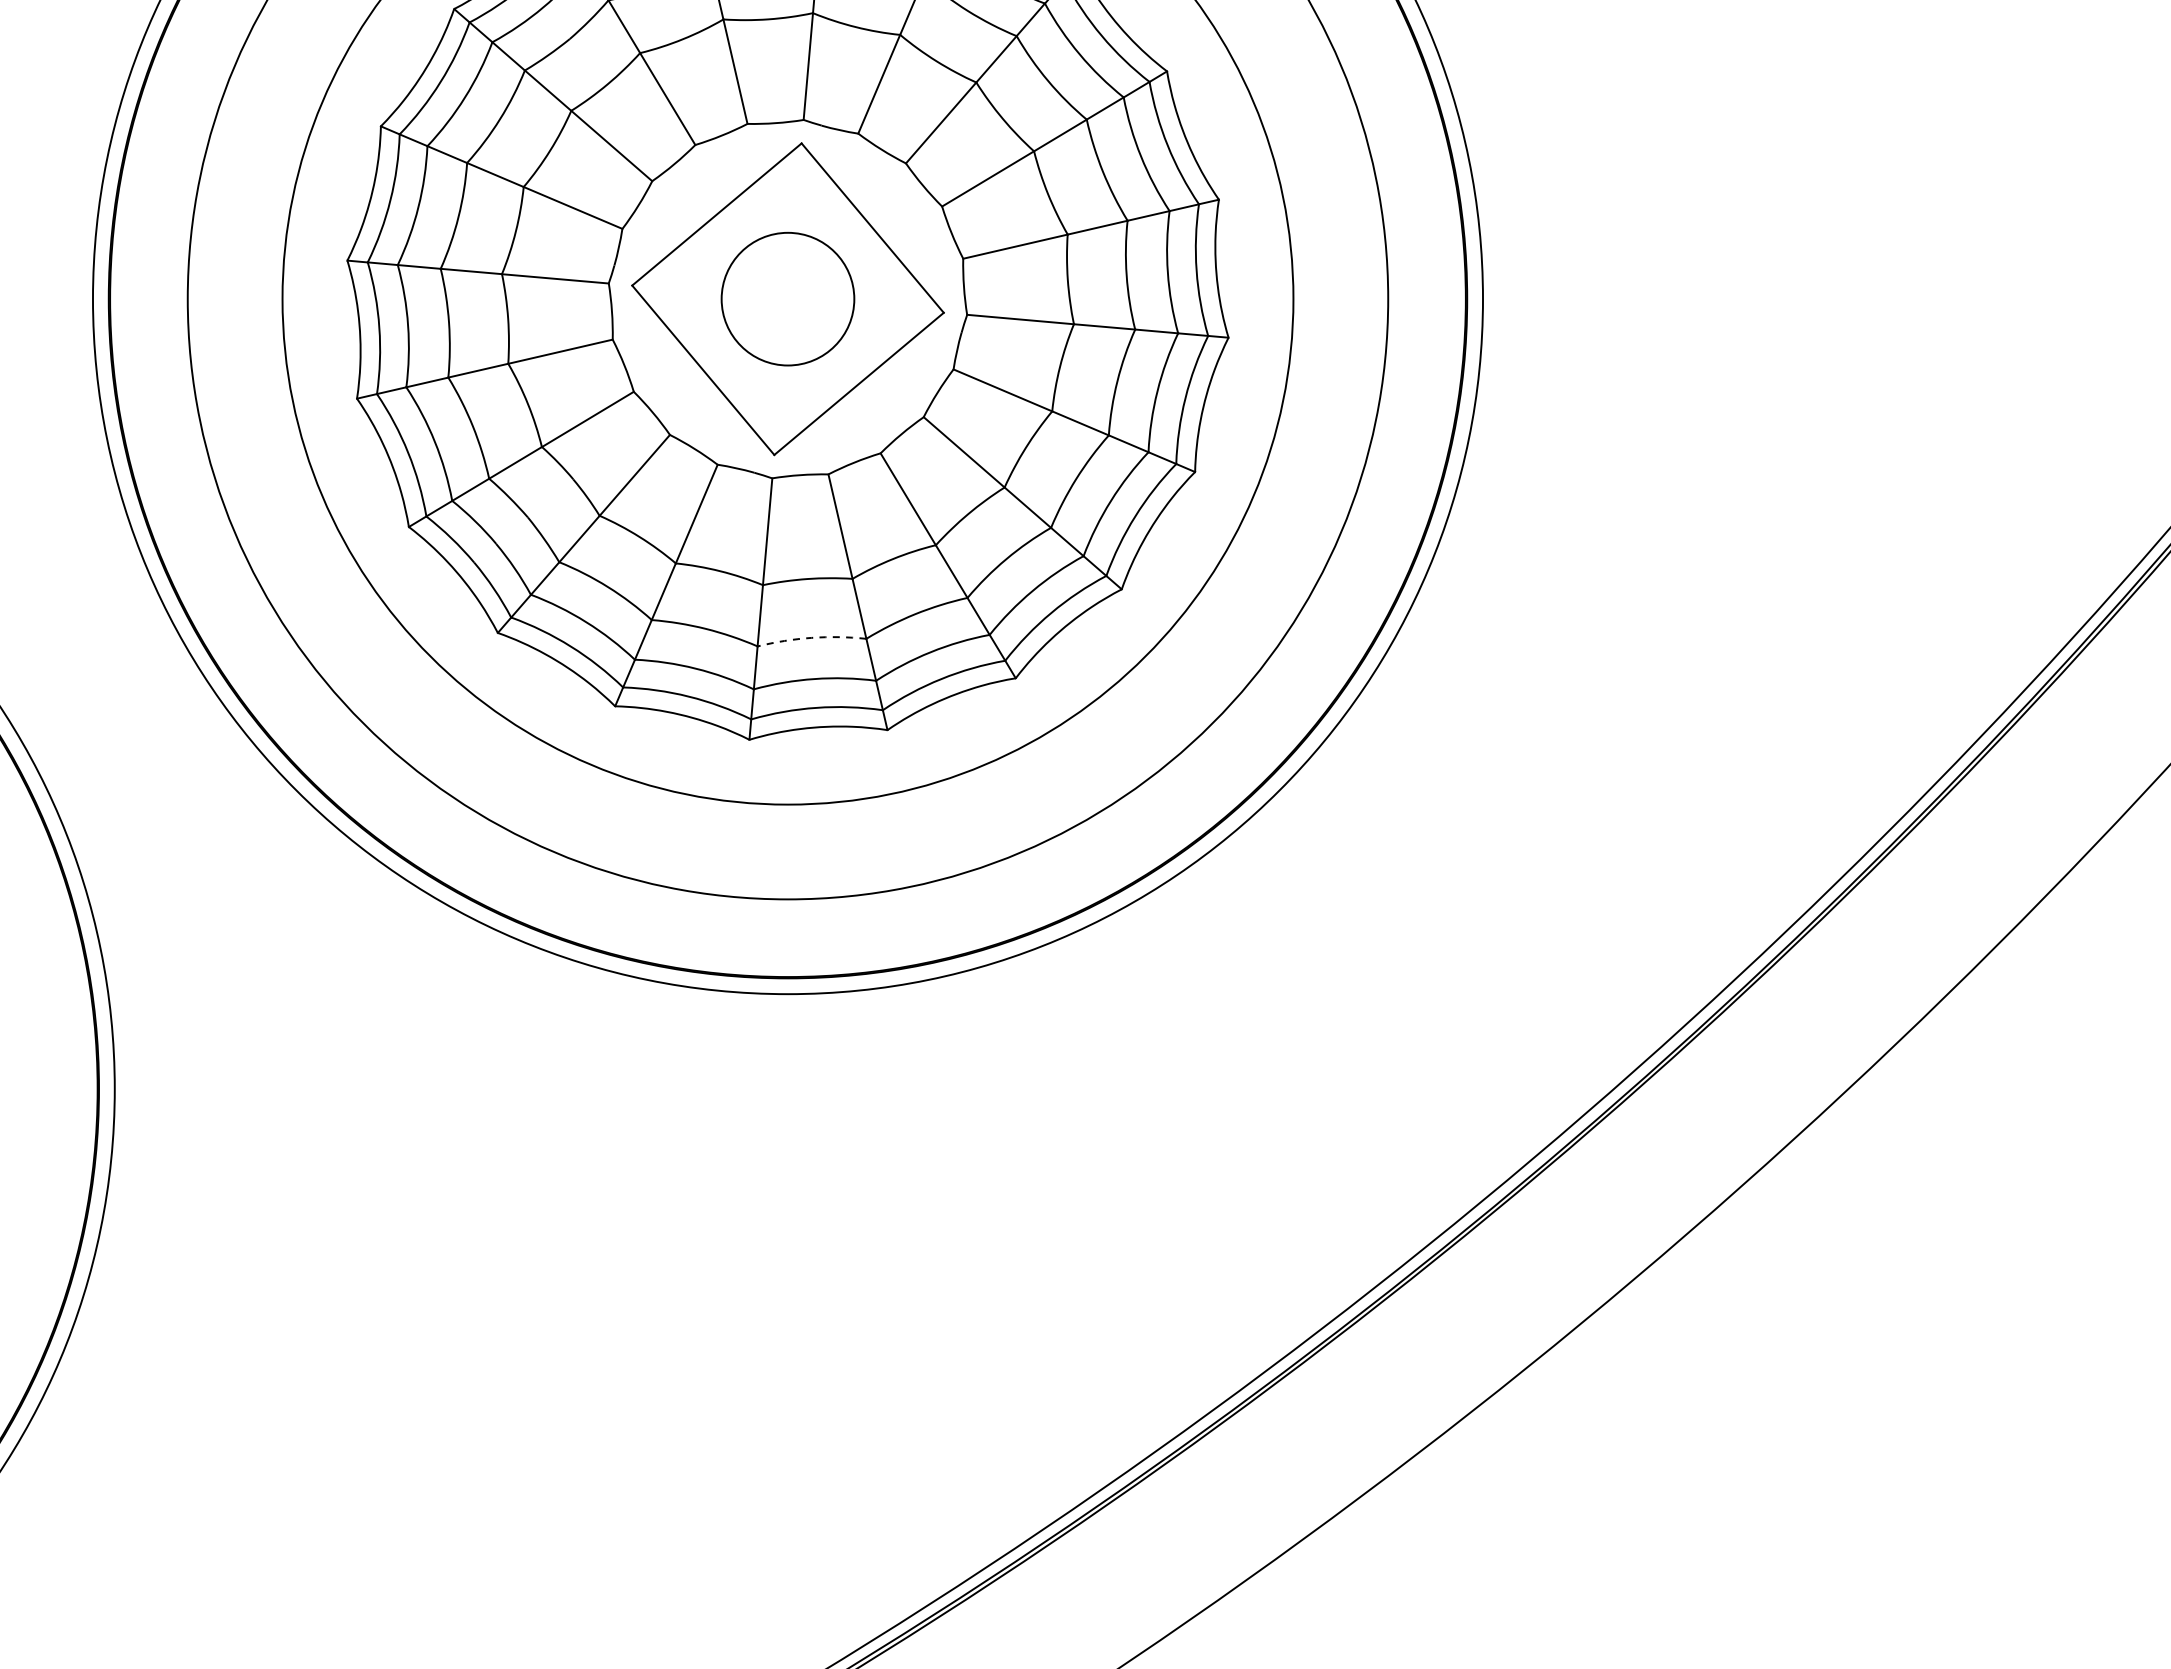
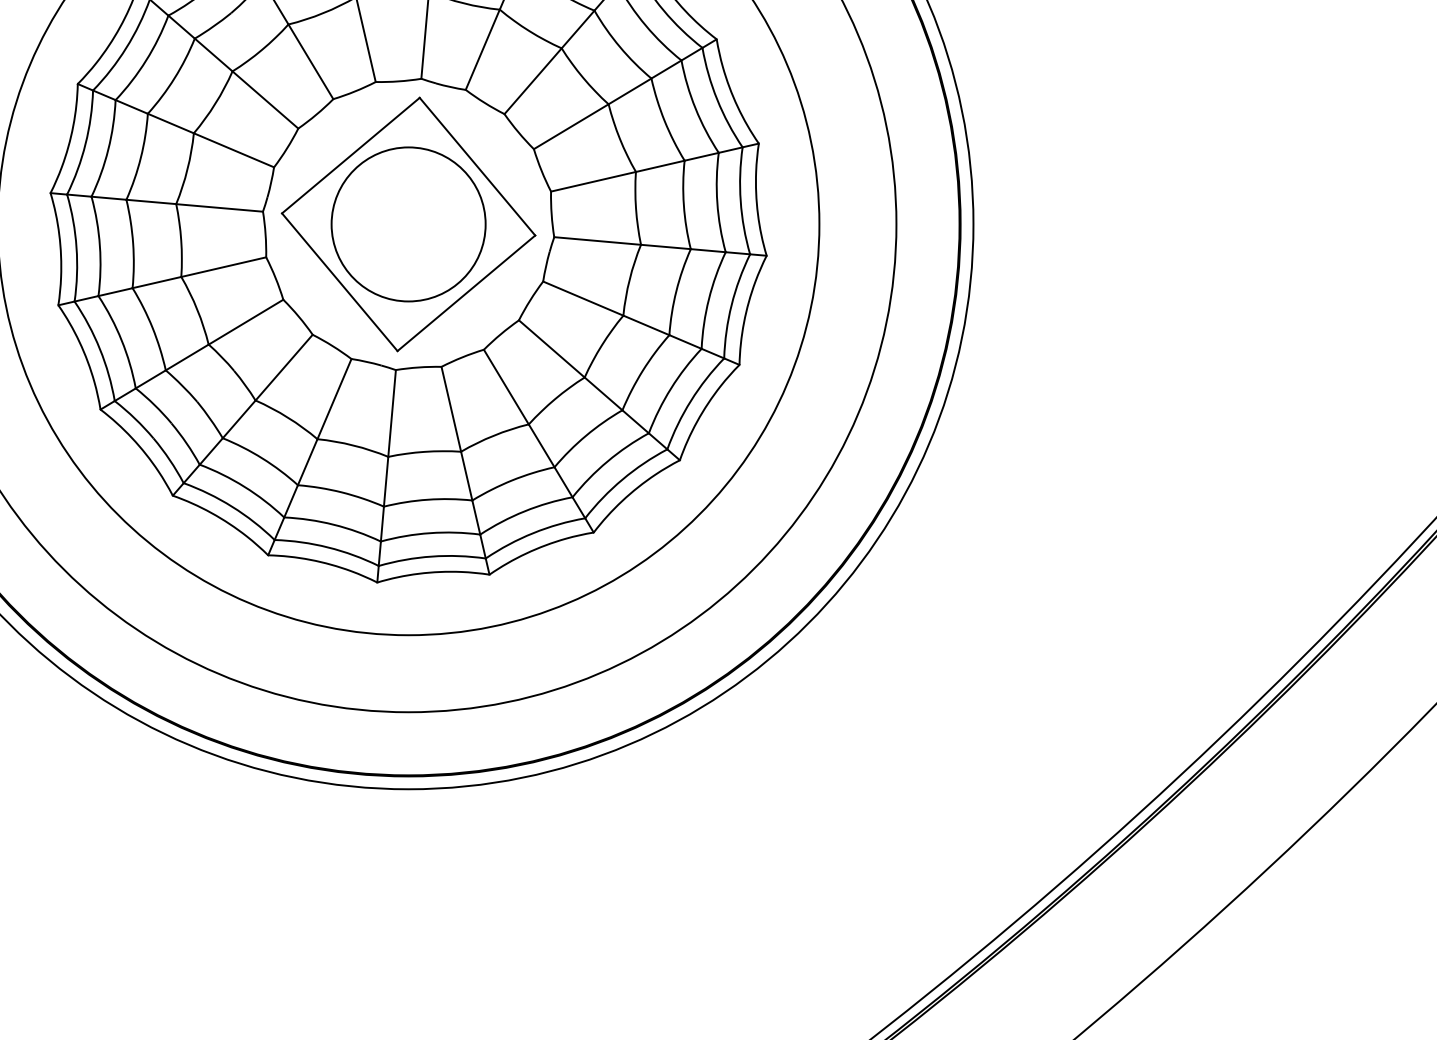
circle: (787, 298) -> (408, 223), size x1.43
arc: (811, 637) -> (427, 499), dashed -> solid

